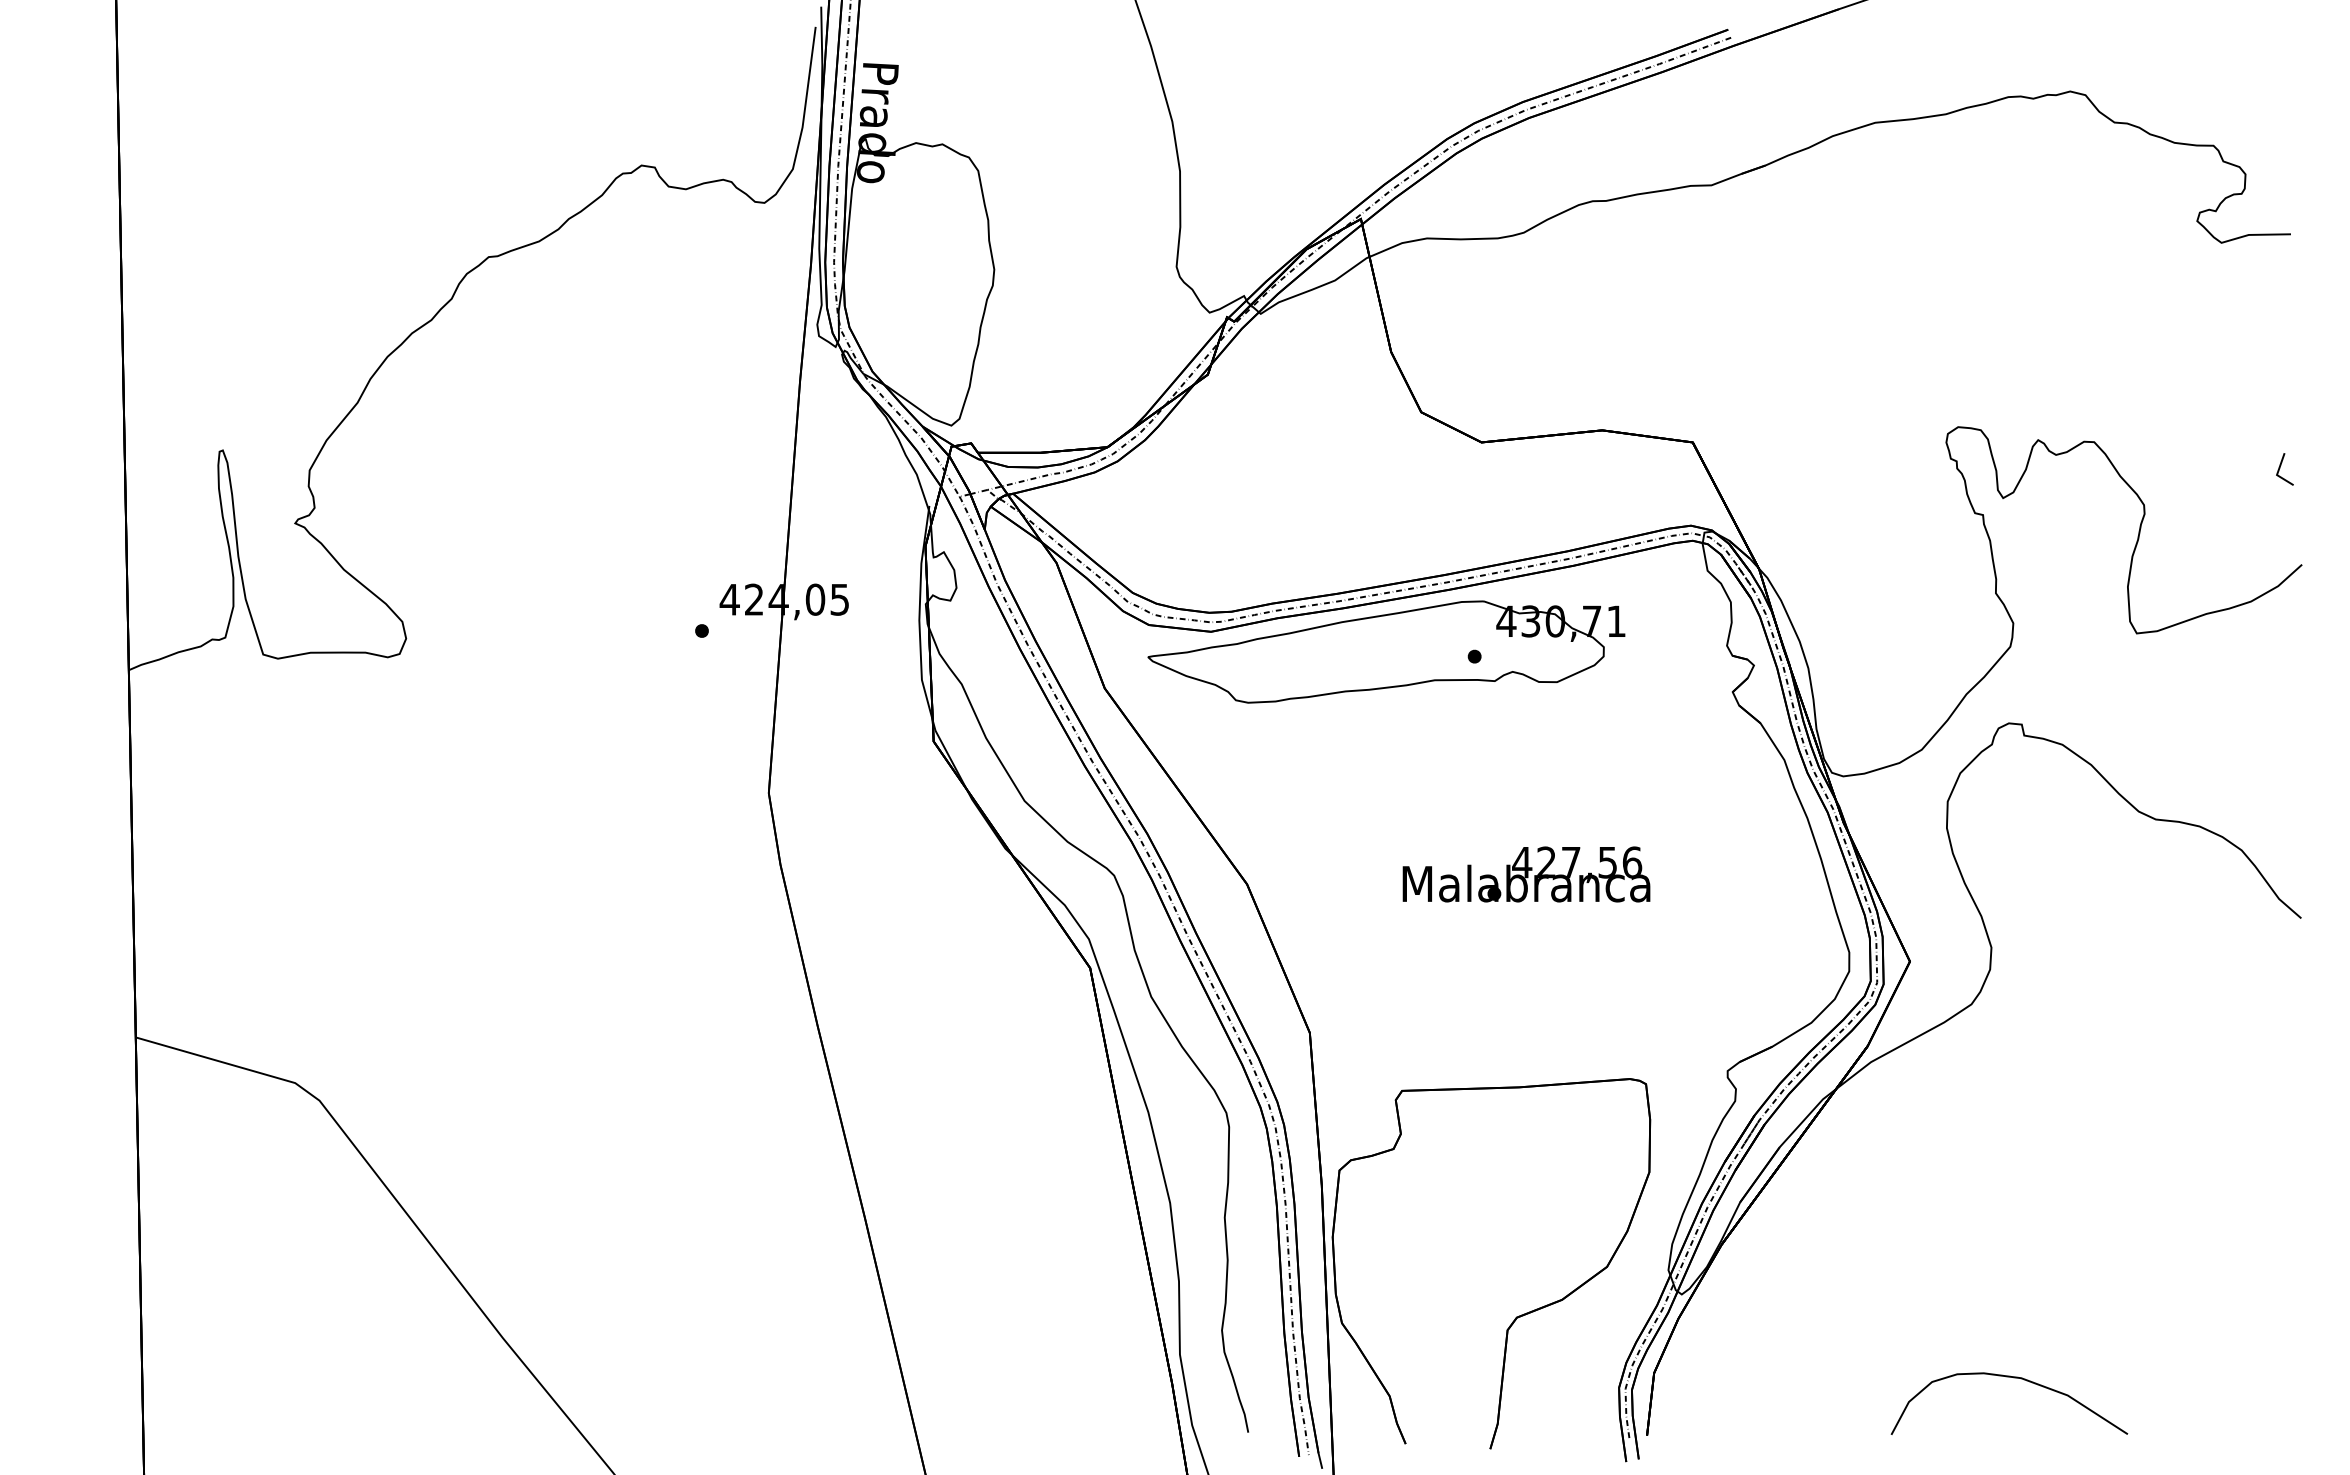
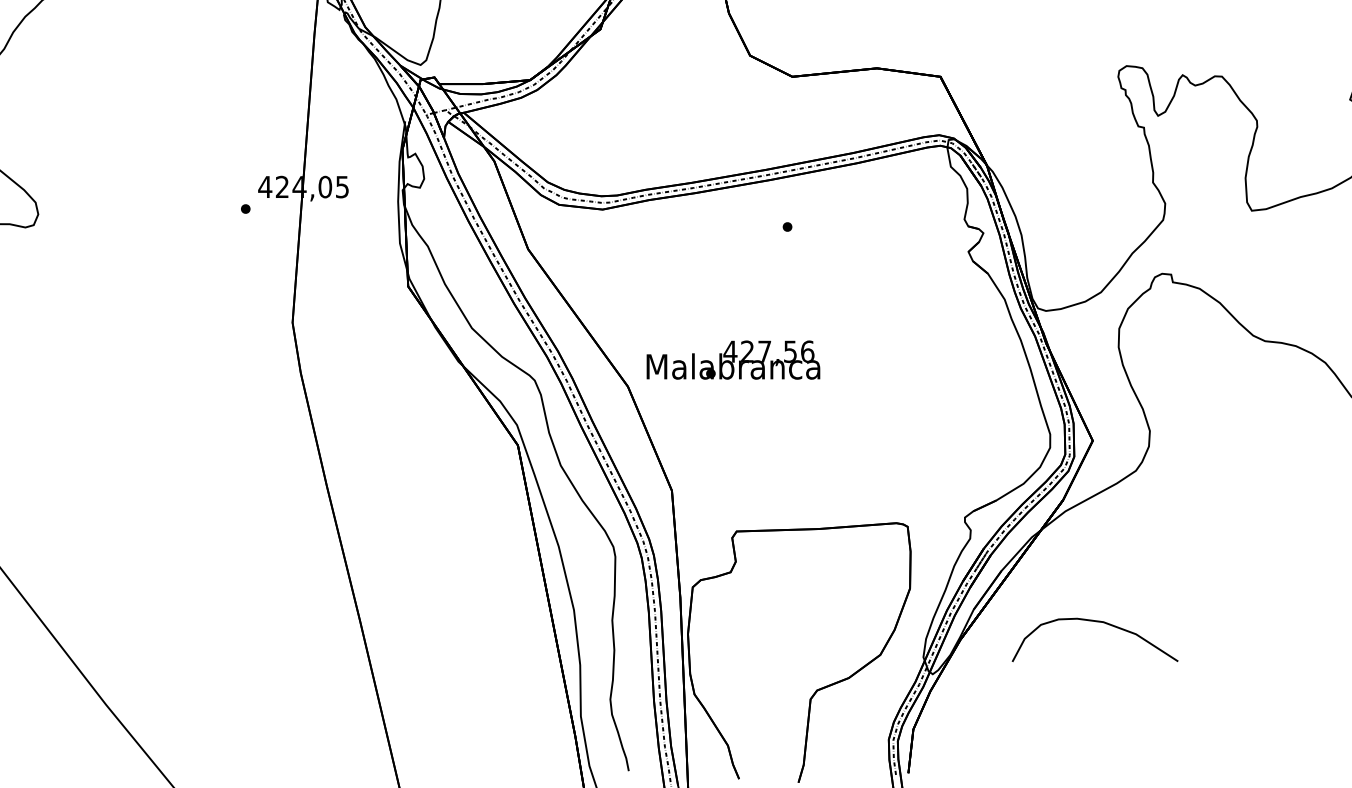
part: (1386, 651) -> (725, 223), removed
text: (1526, 874) -> (733, 360), moved
curve: (2013, 1378) -> (1098, 622), moved

